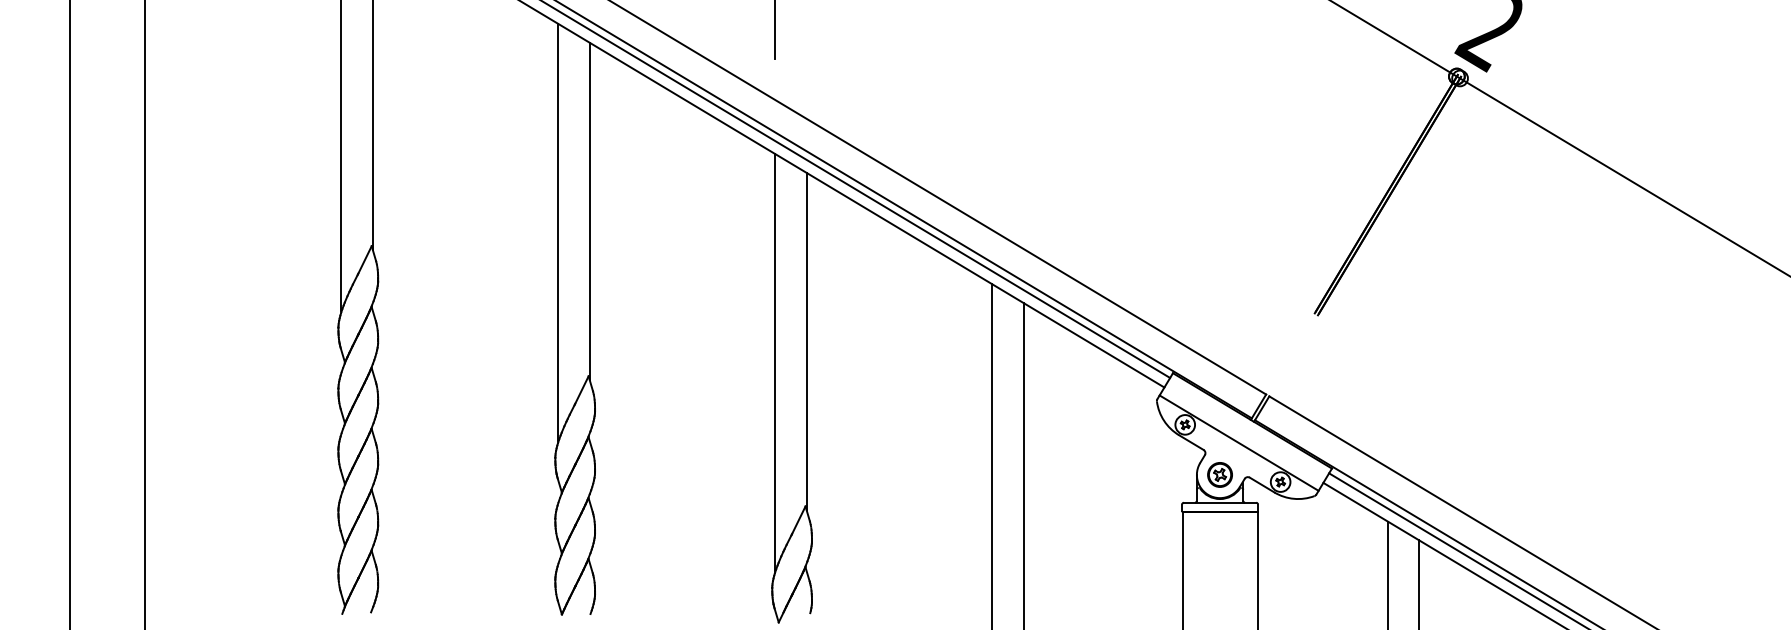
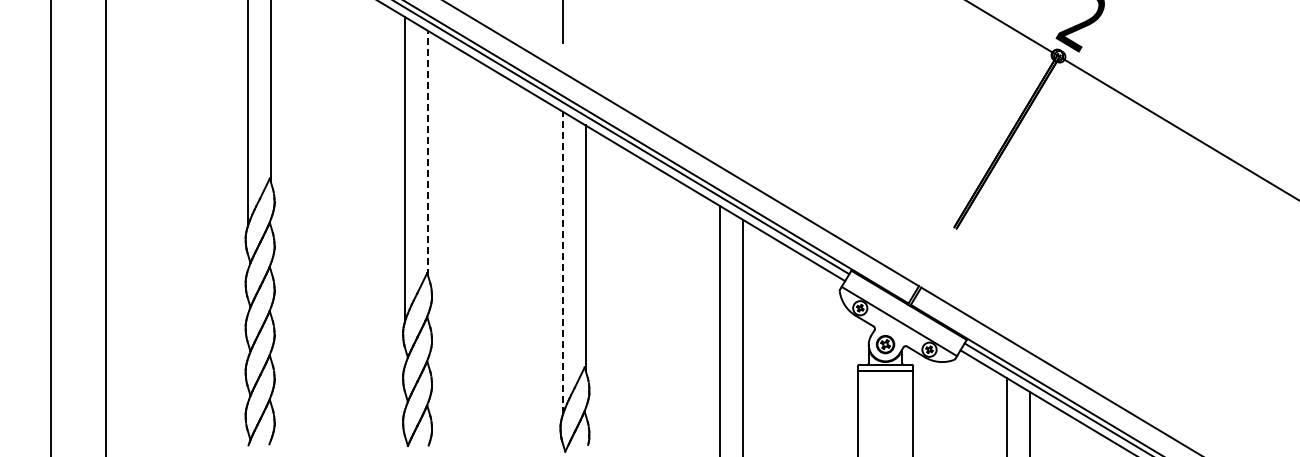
line: (590, 210) -> (428, 152), solid -> dashed
line: (774, 361) -> (562, 262), solid -> dashed

